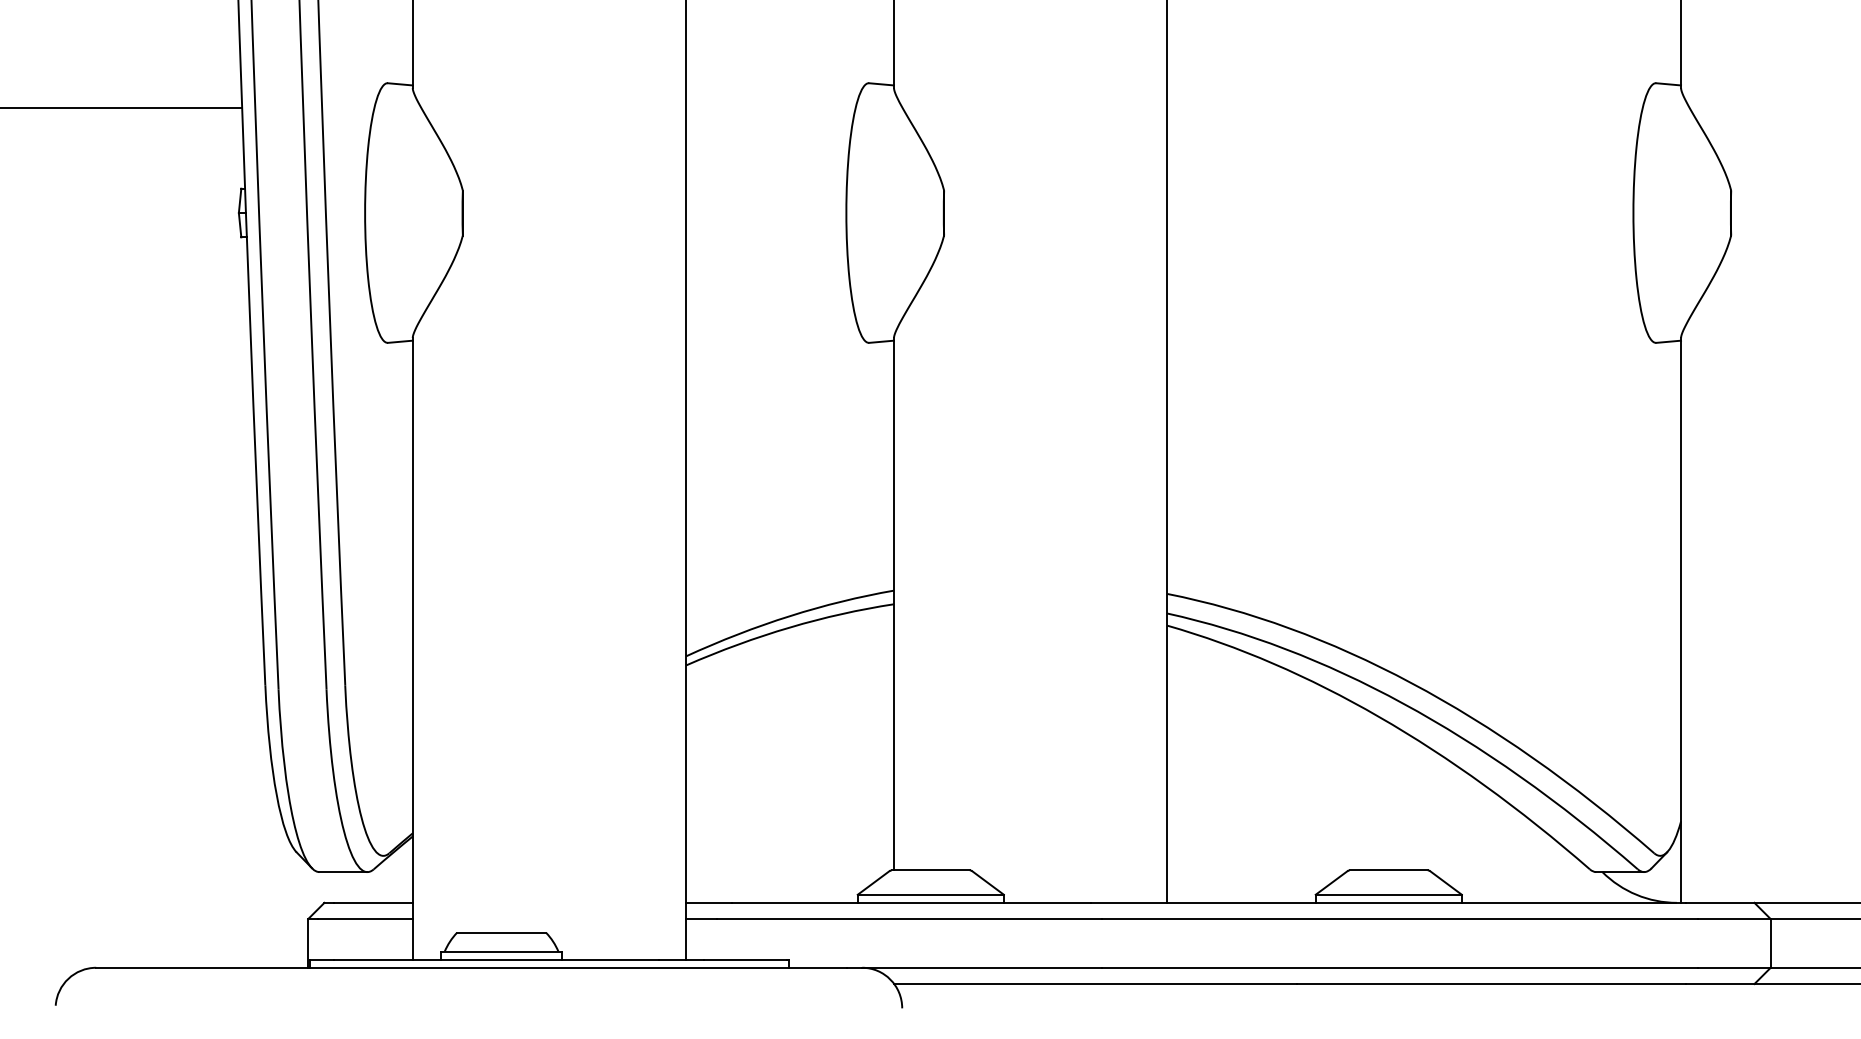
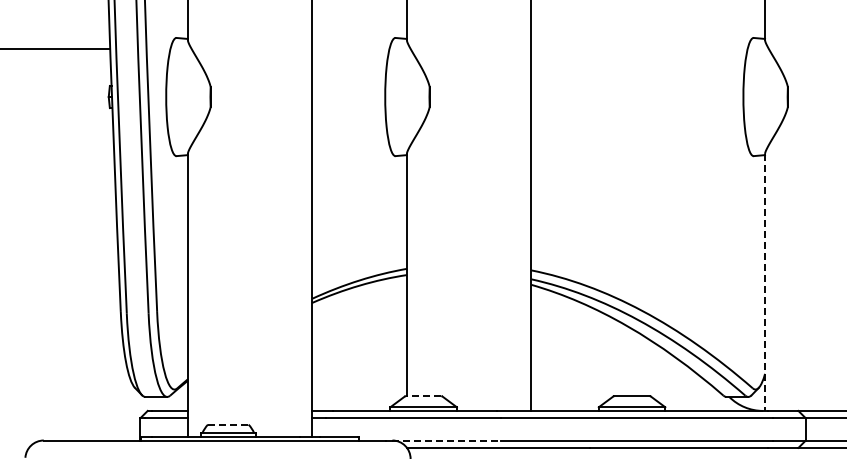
line: (1682, 620) -> (765, 282), solid -> dashed
line: (930, 871) -> (423, 396), solid -> dashed
line: (502, 932) -> (228, 424), solid -> dashed
line: (983, 967) -> (447, 440), solid -> dashed

